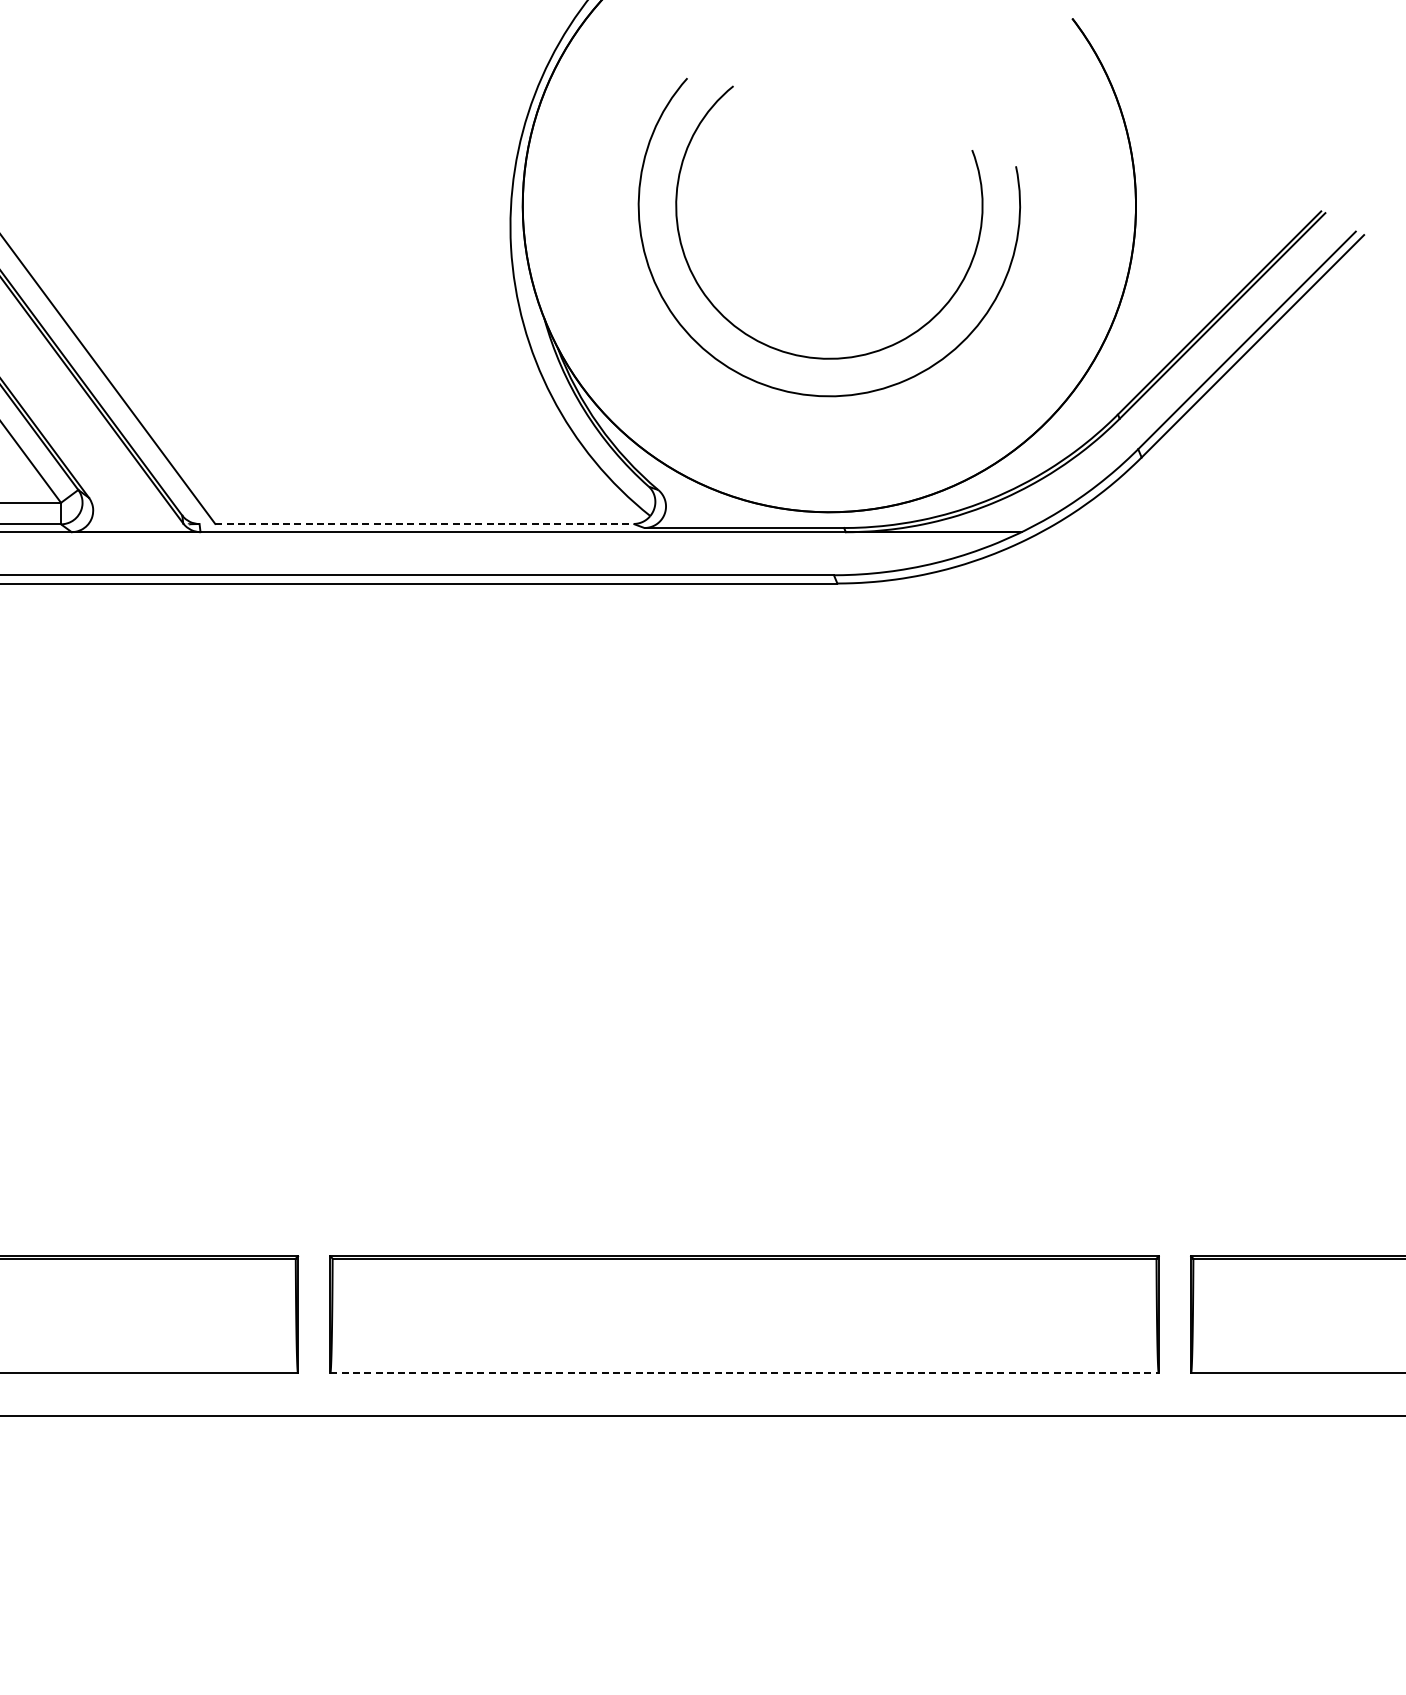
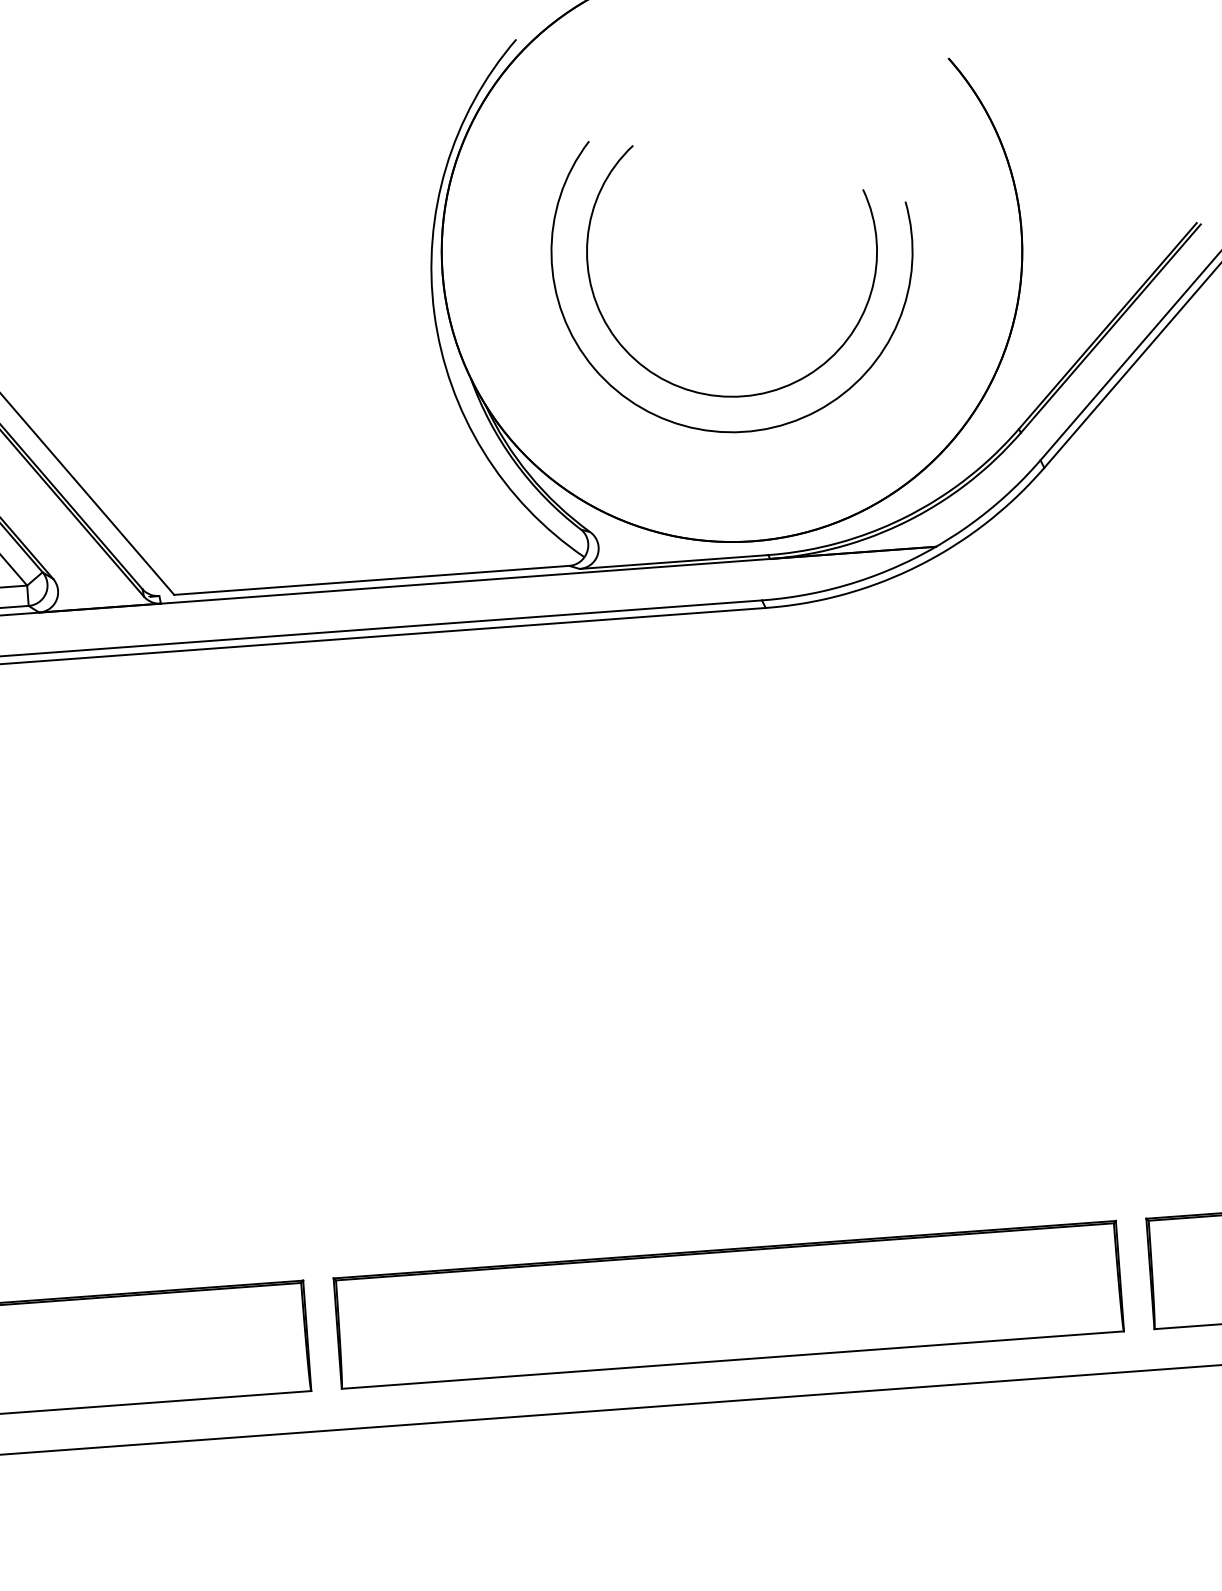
line: (424, 523) -> (371, 579), dashed -> solid
line: (745, 1373) -> (733, 1360), dashed -> solid

